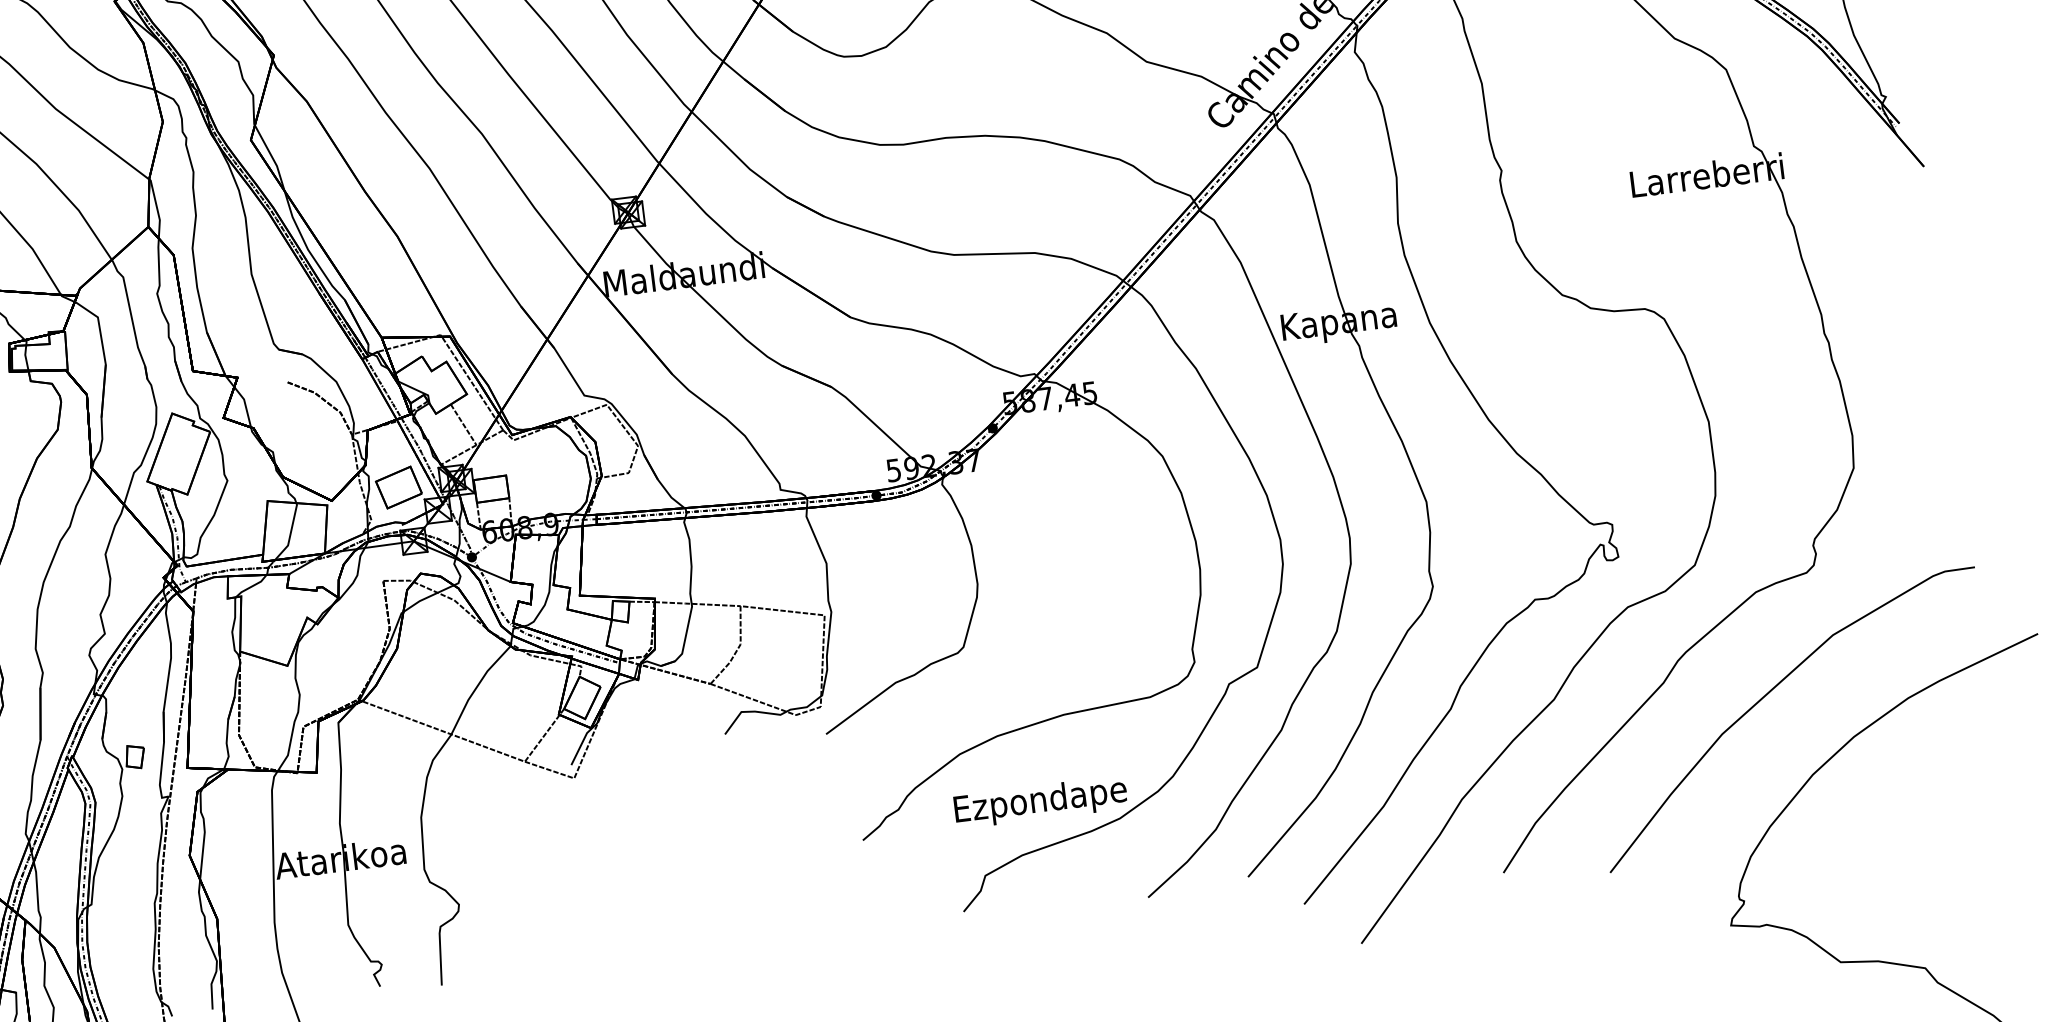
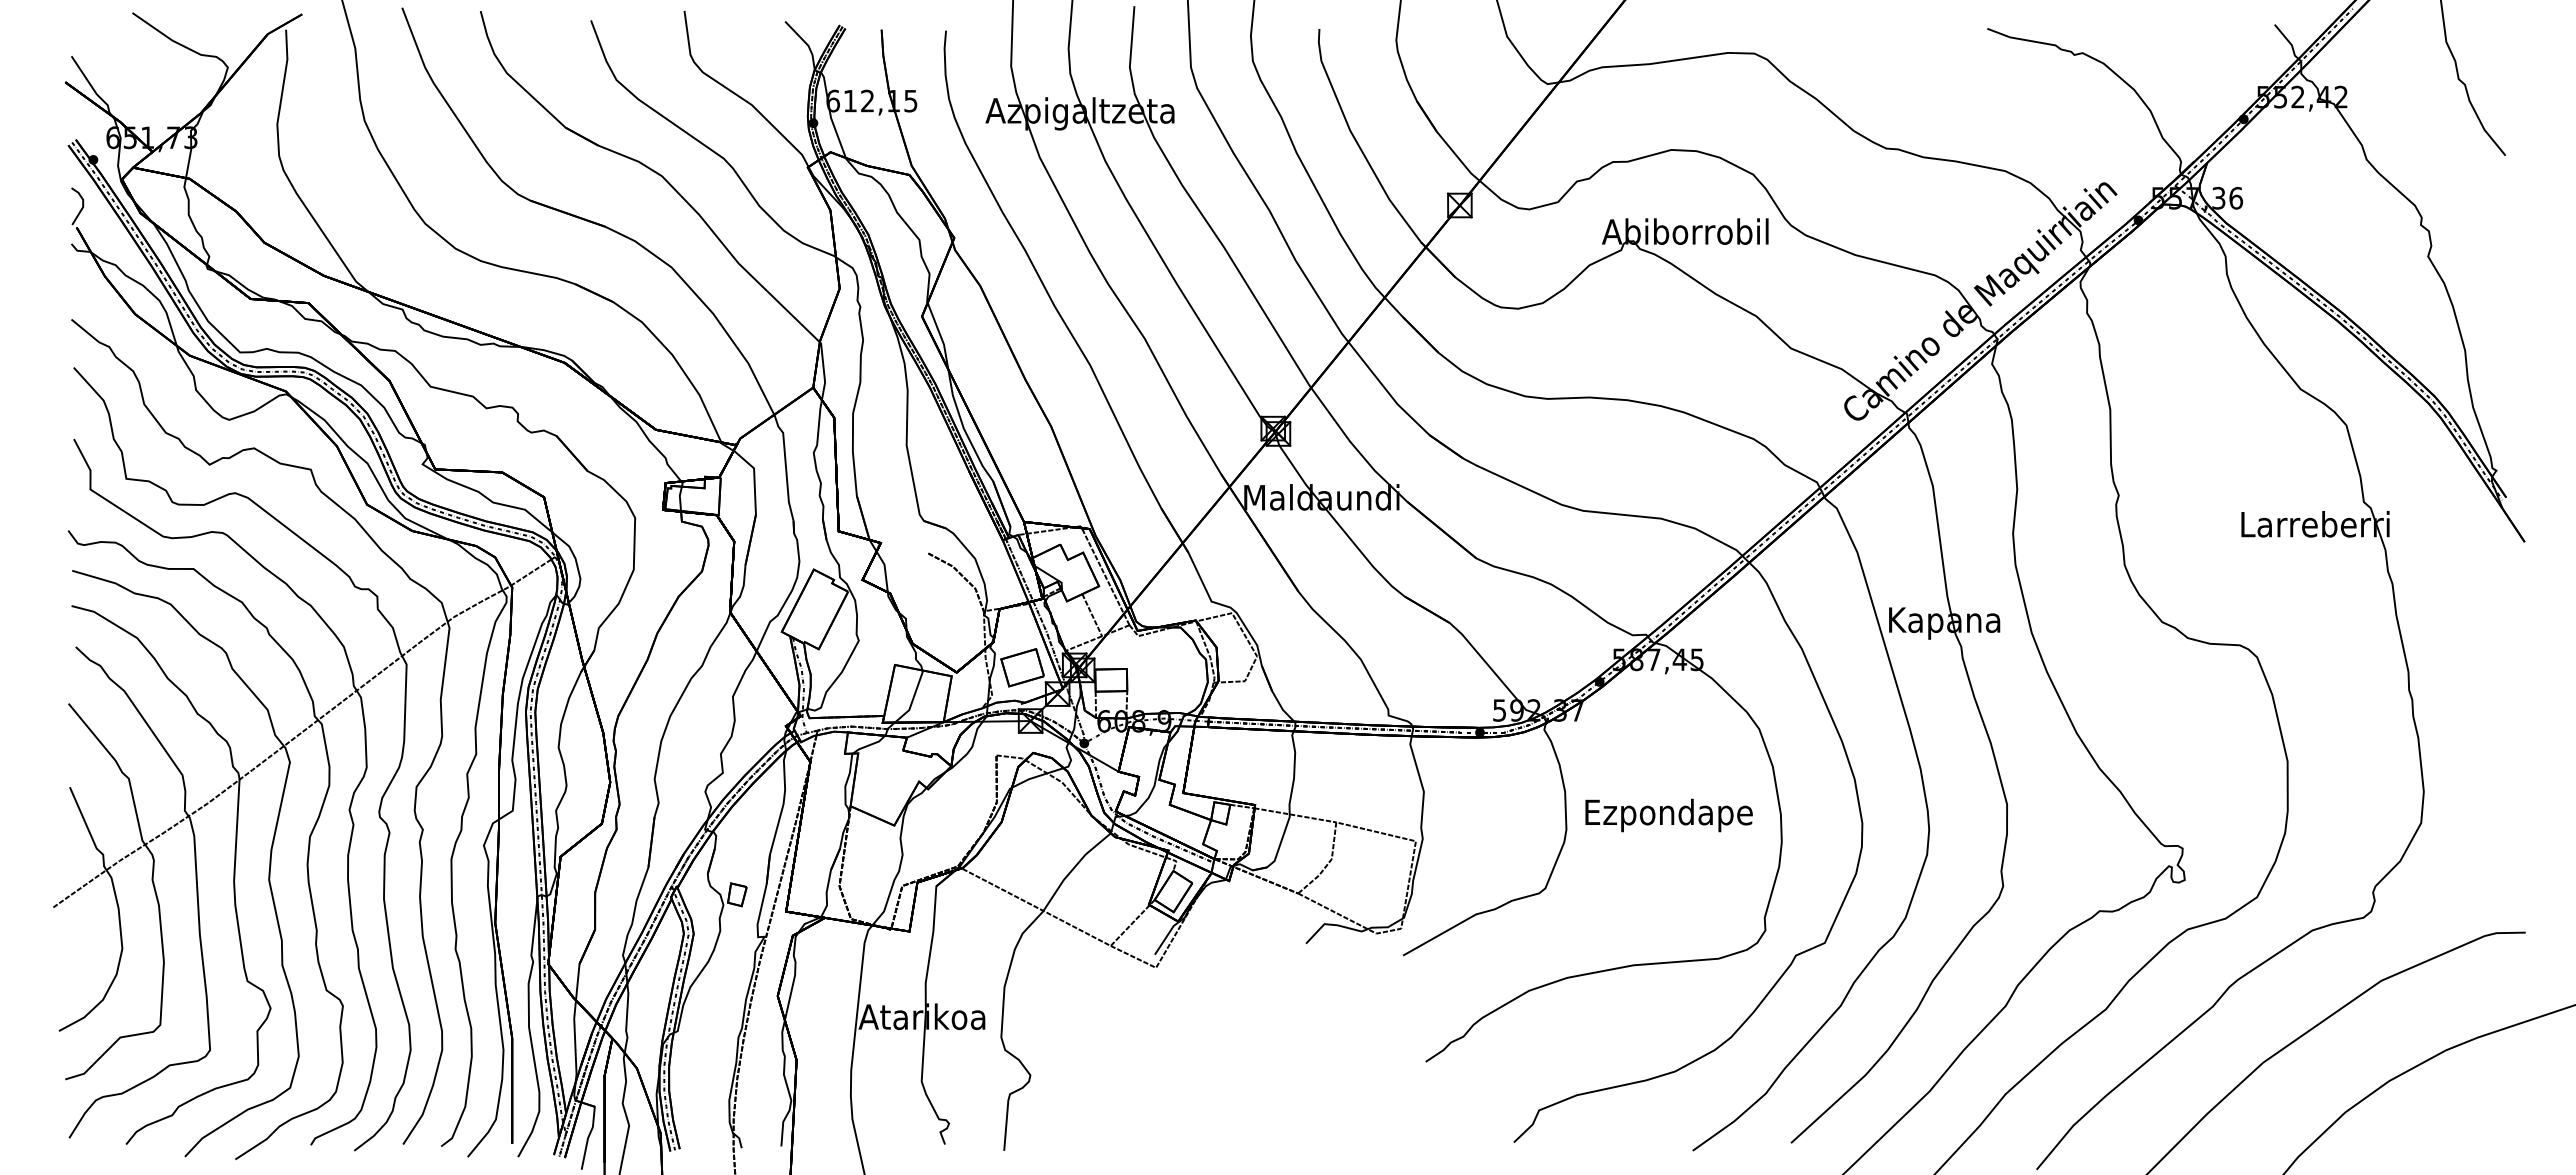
text: (1040, 802) -> (1668, 815), moved

